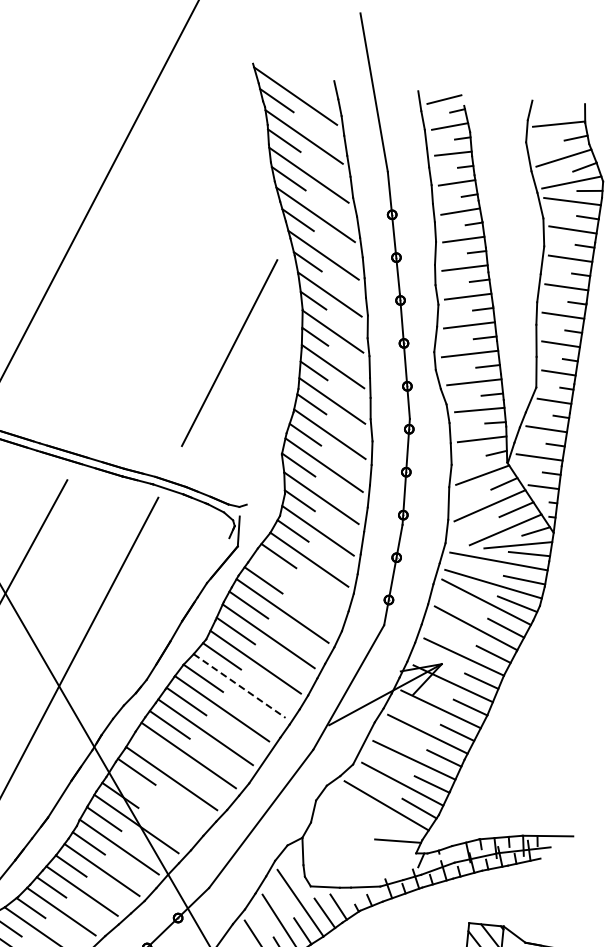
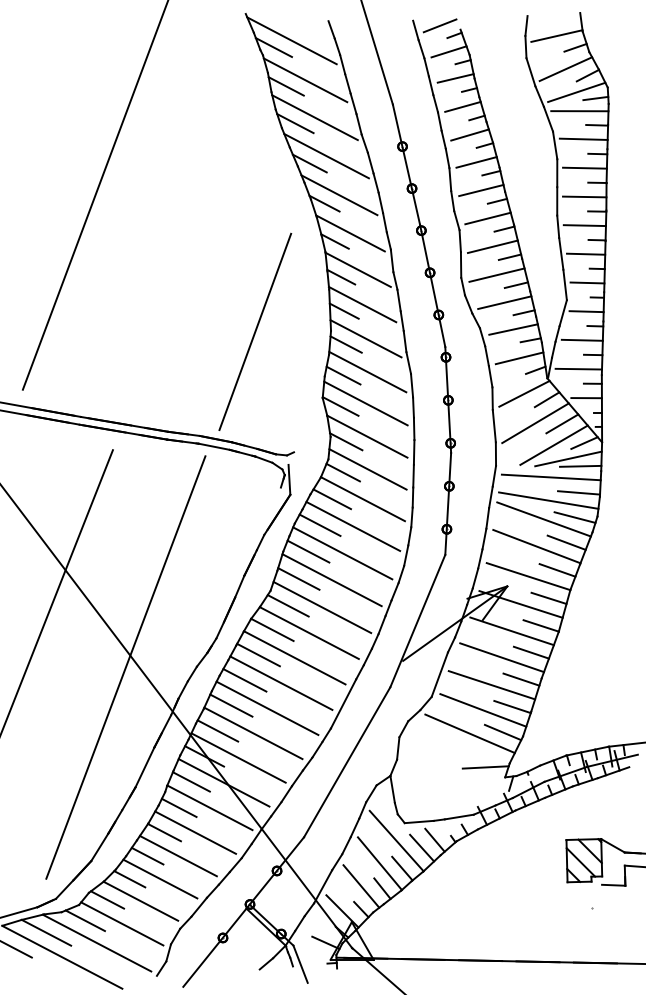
line: (229, 352) -> (255, 331), moved
line: (296, 584) -> (353, 525), added
line: (239, 686) -> (309, 633), dashed -> solid
line: (153, 748) -> (231, 705), added
line: (153, 800) -> (238, 757), added

